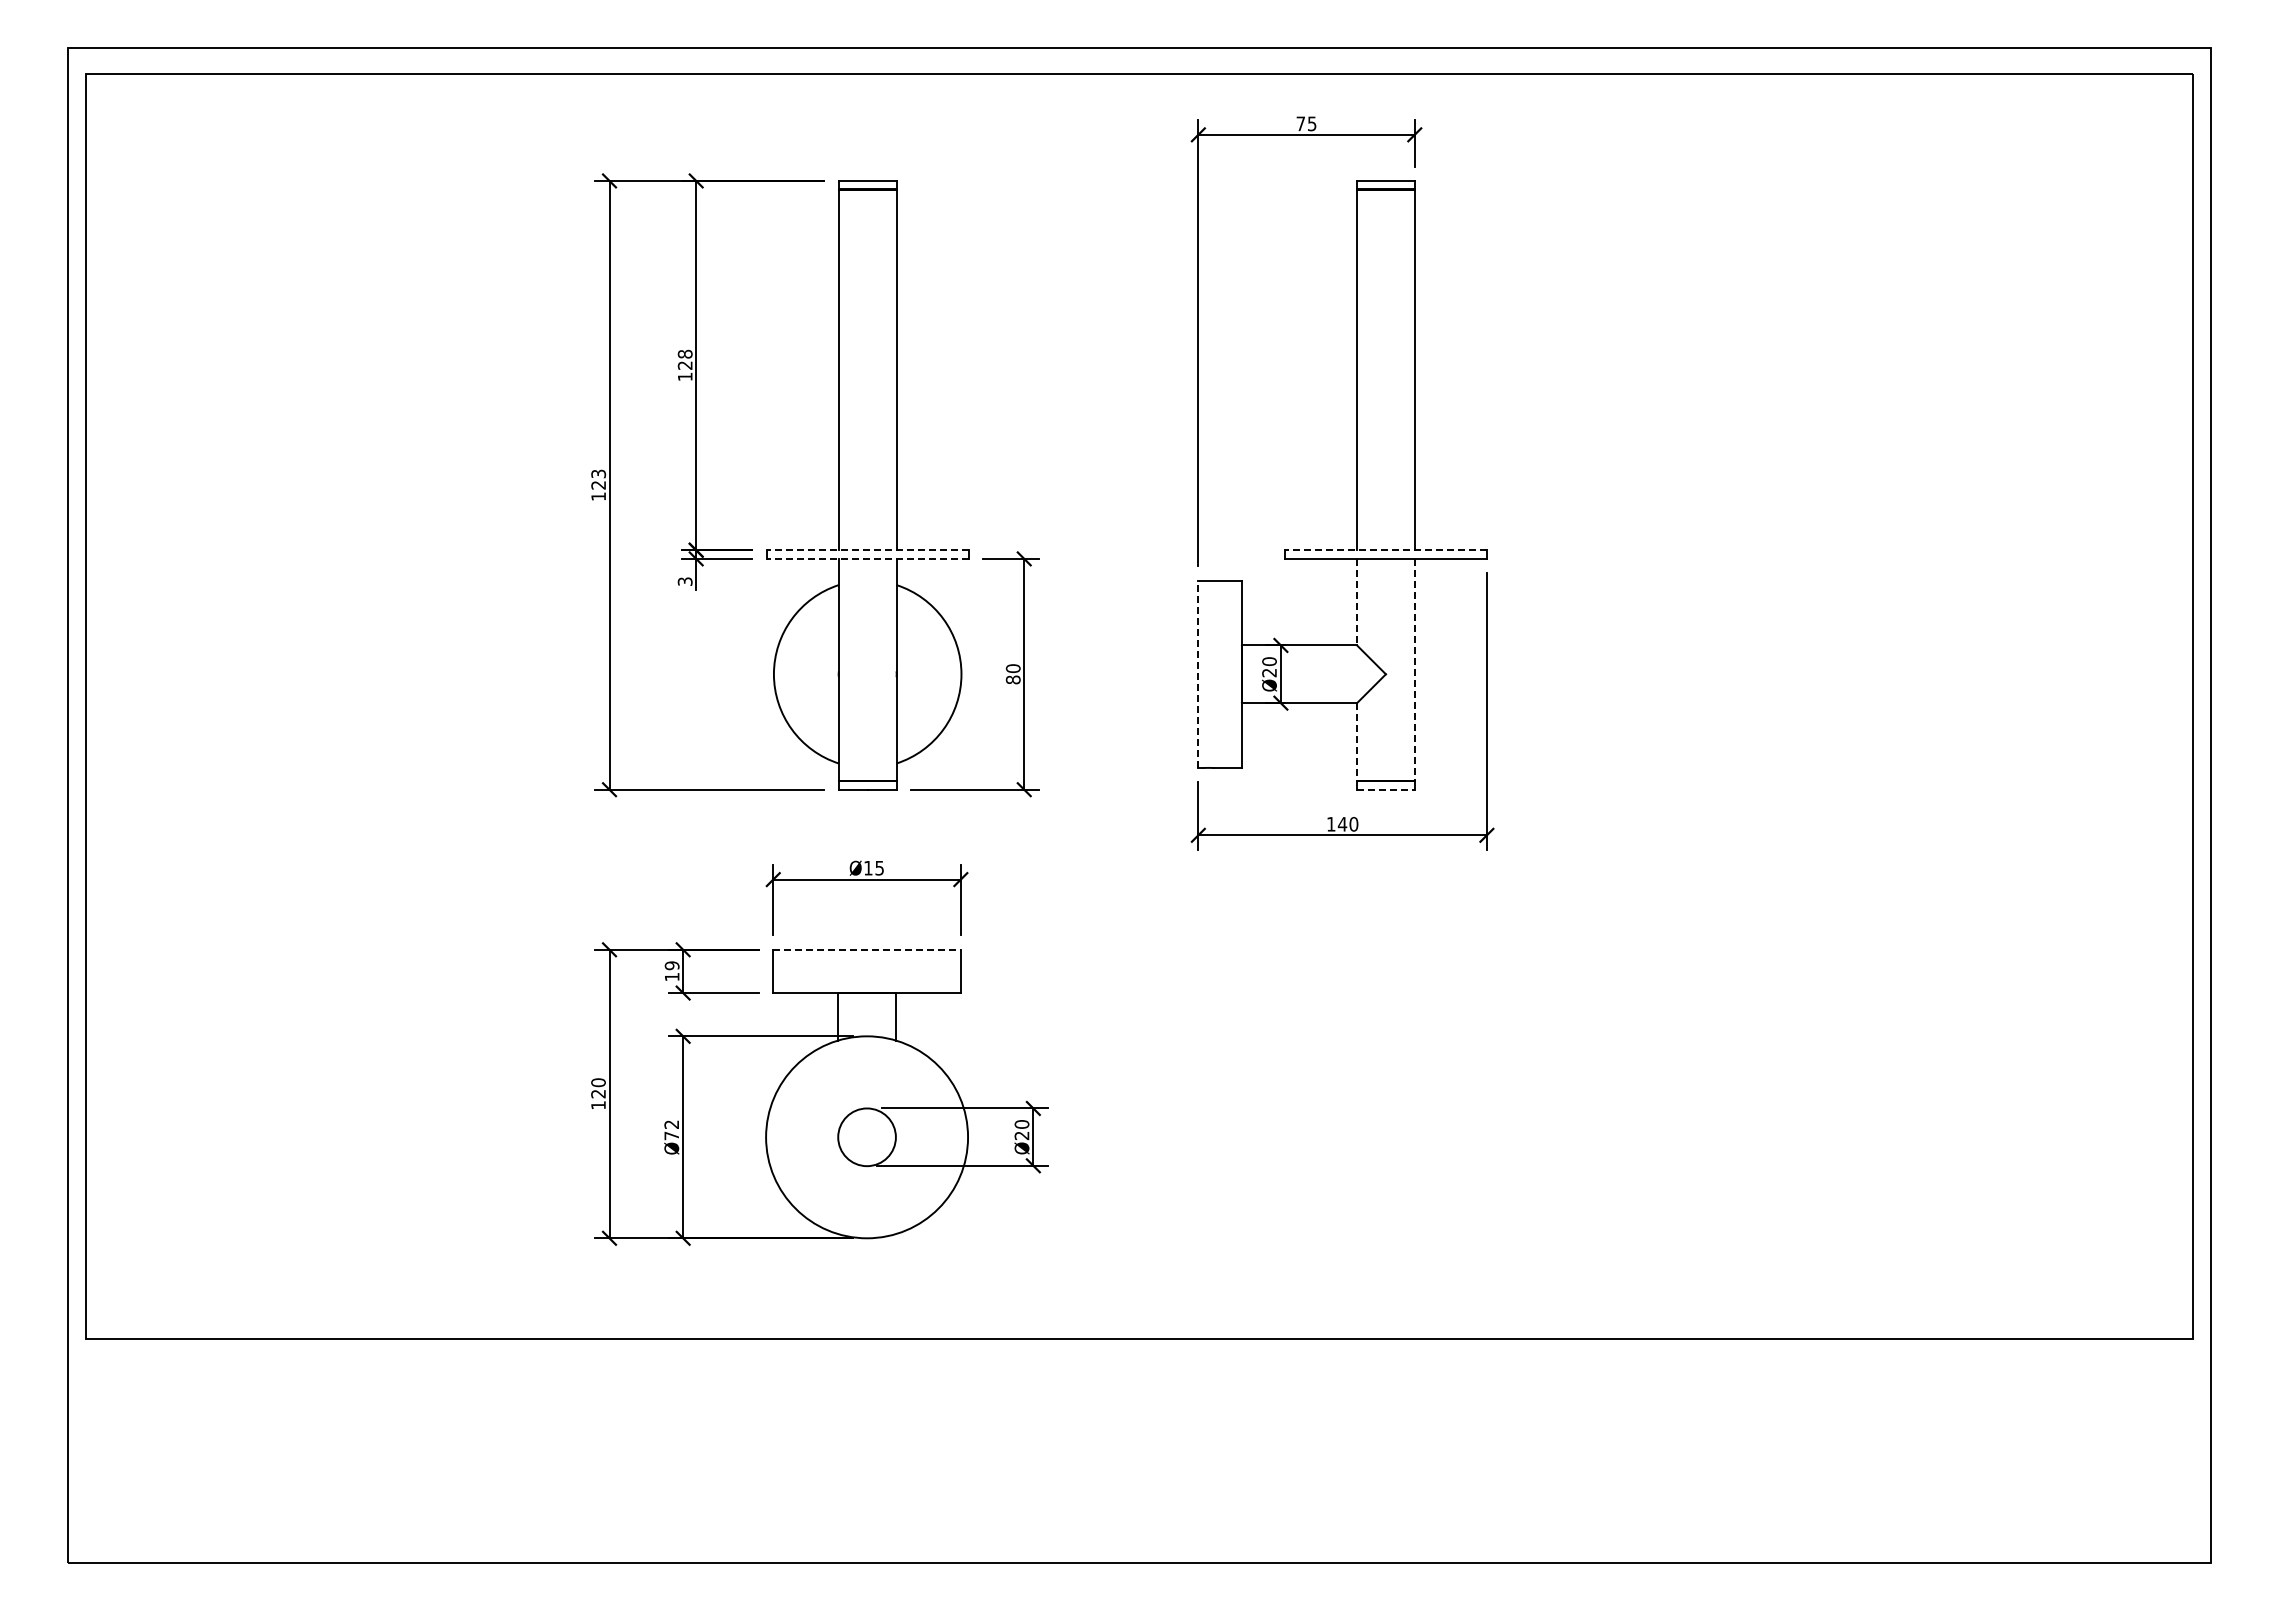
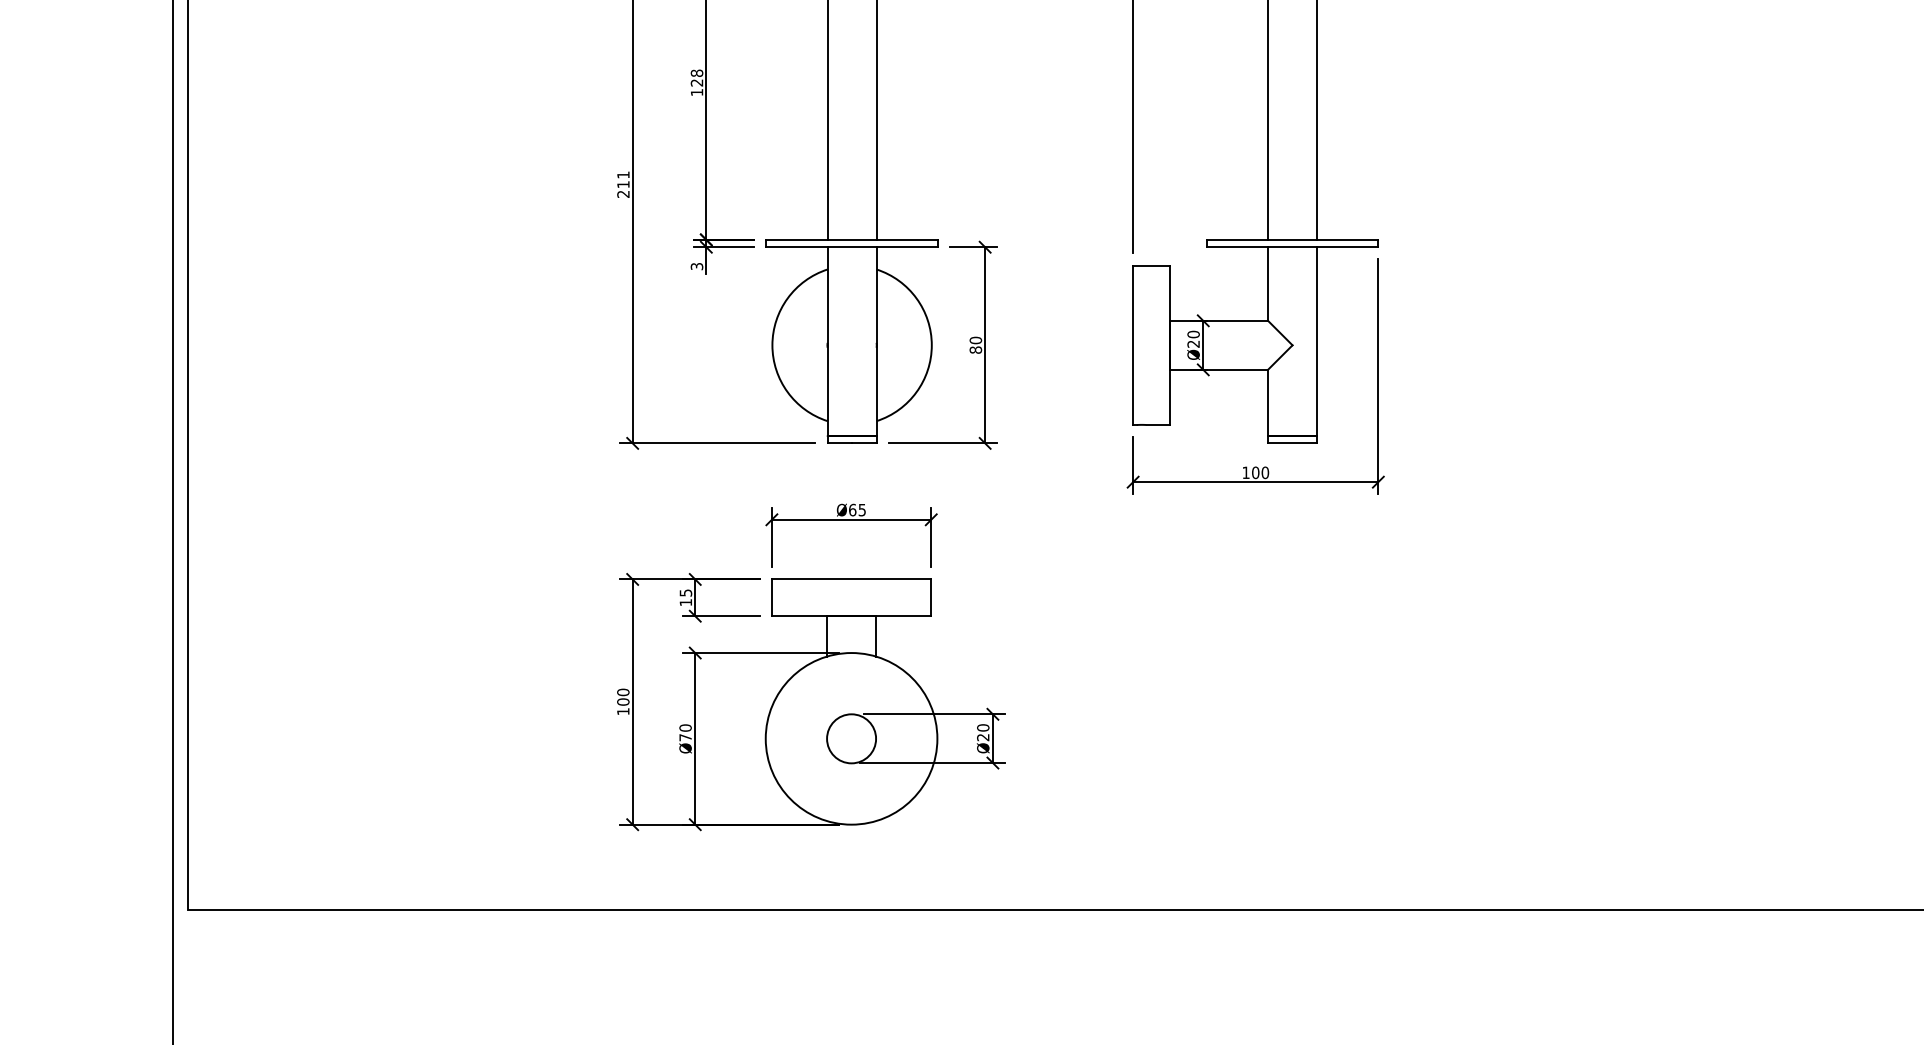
text: (598, 484) -> (623, 184), 123 -> 211
line: (867, 550) -> (851, 240), dashed -> solid
line: (1385, 550) -> (1292, 240), dashed -> solid
line: (867, 558) -> (851, 246), dashed -> solid
line: (1357, 602) -> (1268, 284), dashed -> solid
line: (1414, 669) -> (1316, 341), dashed -> solid
line: (1198, 674) -> (1133, 345), dashed -> solid
line: (1357, 741) -> (1268, 402), dashed -> solid
line: (1385, 789) -> (1292, 443), dashed -> solid
text: (1342, 823) -> (1255, 472), 140 -> 100
text: (868, 867) -> (852, 509), Ø15 -> Ø65
line: (867, 949) -> (851, 579), dashed -> solid
text: (671, 965) -> (685, 592), 19 -> 15
text: (598, 1093) -> (623, 701), 120 -> 100
text: (671, 1124) -> (685, 727), Ø72 -> Ø70

